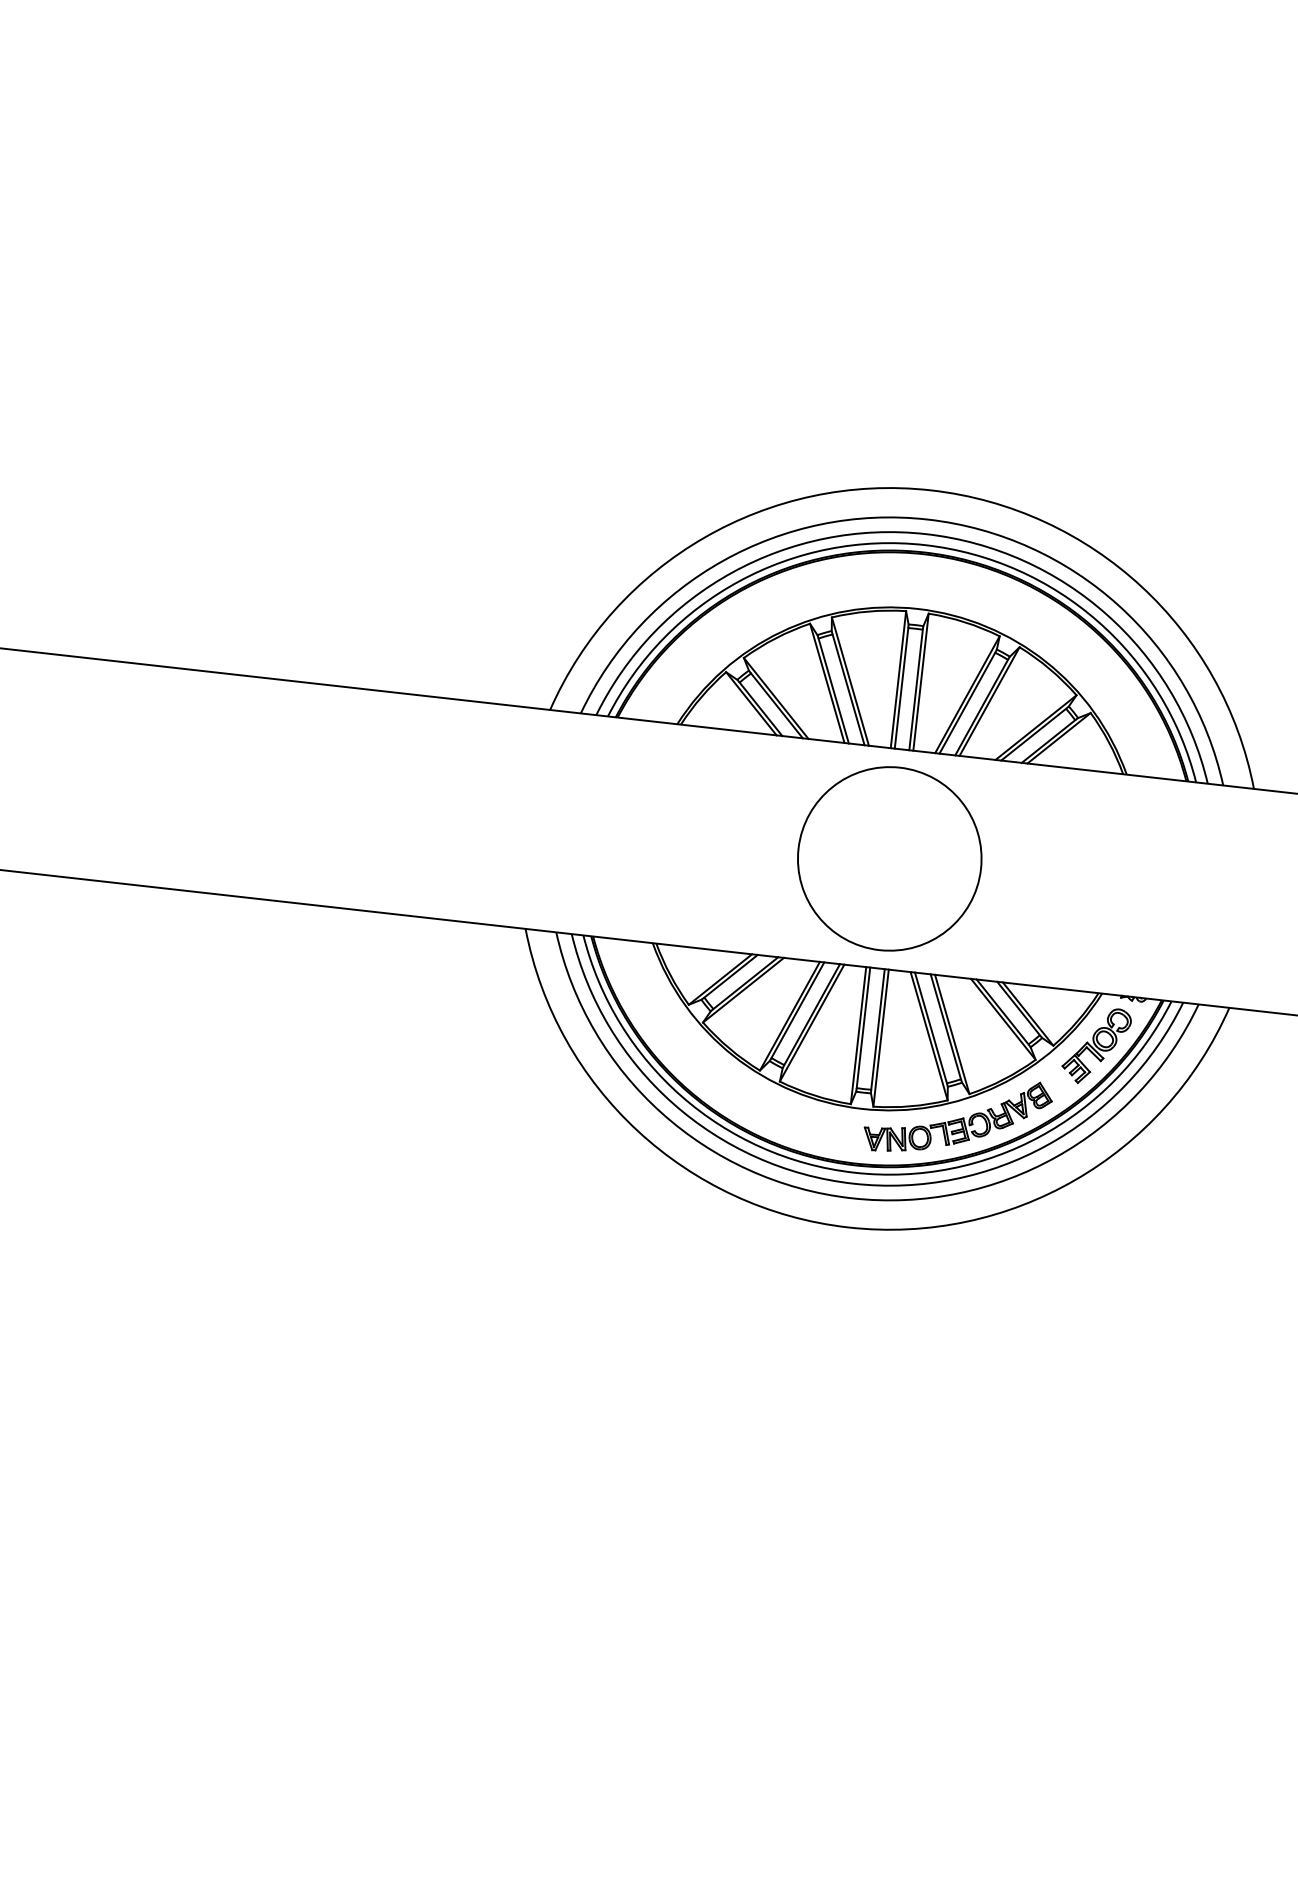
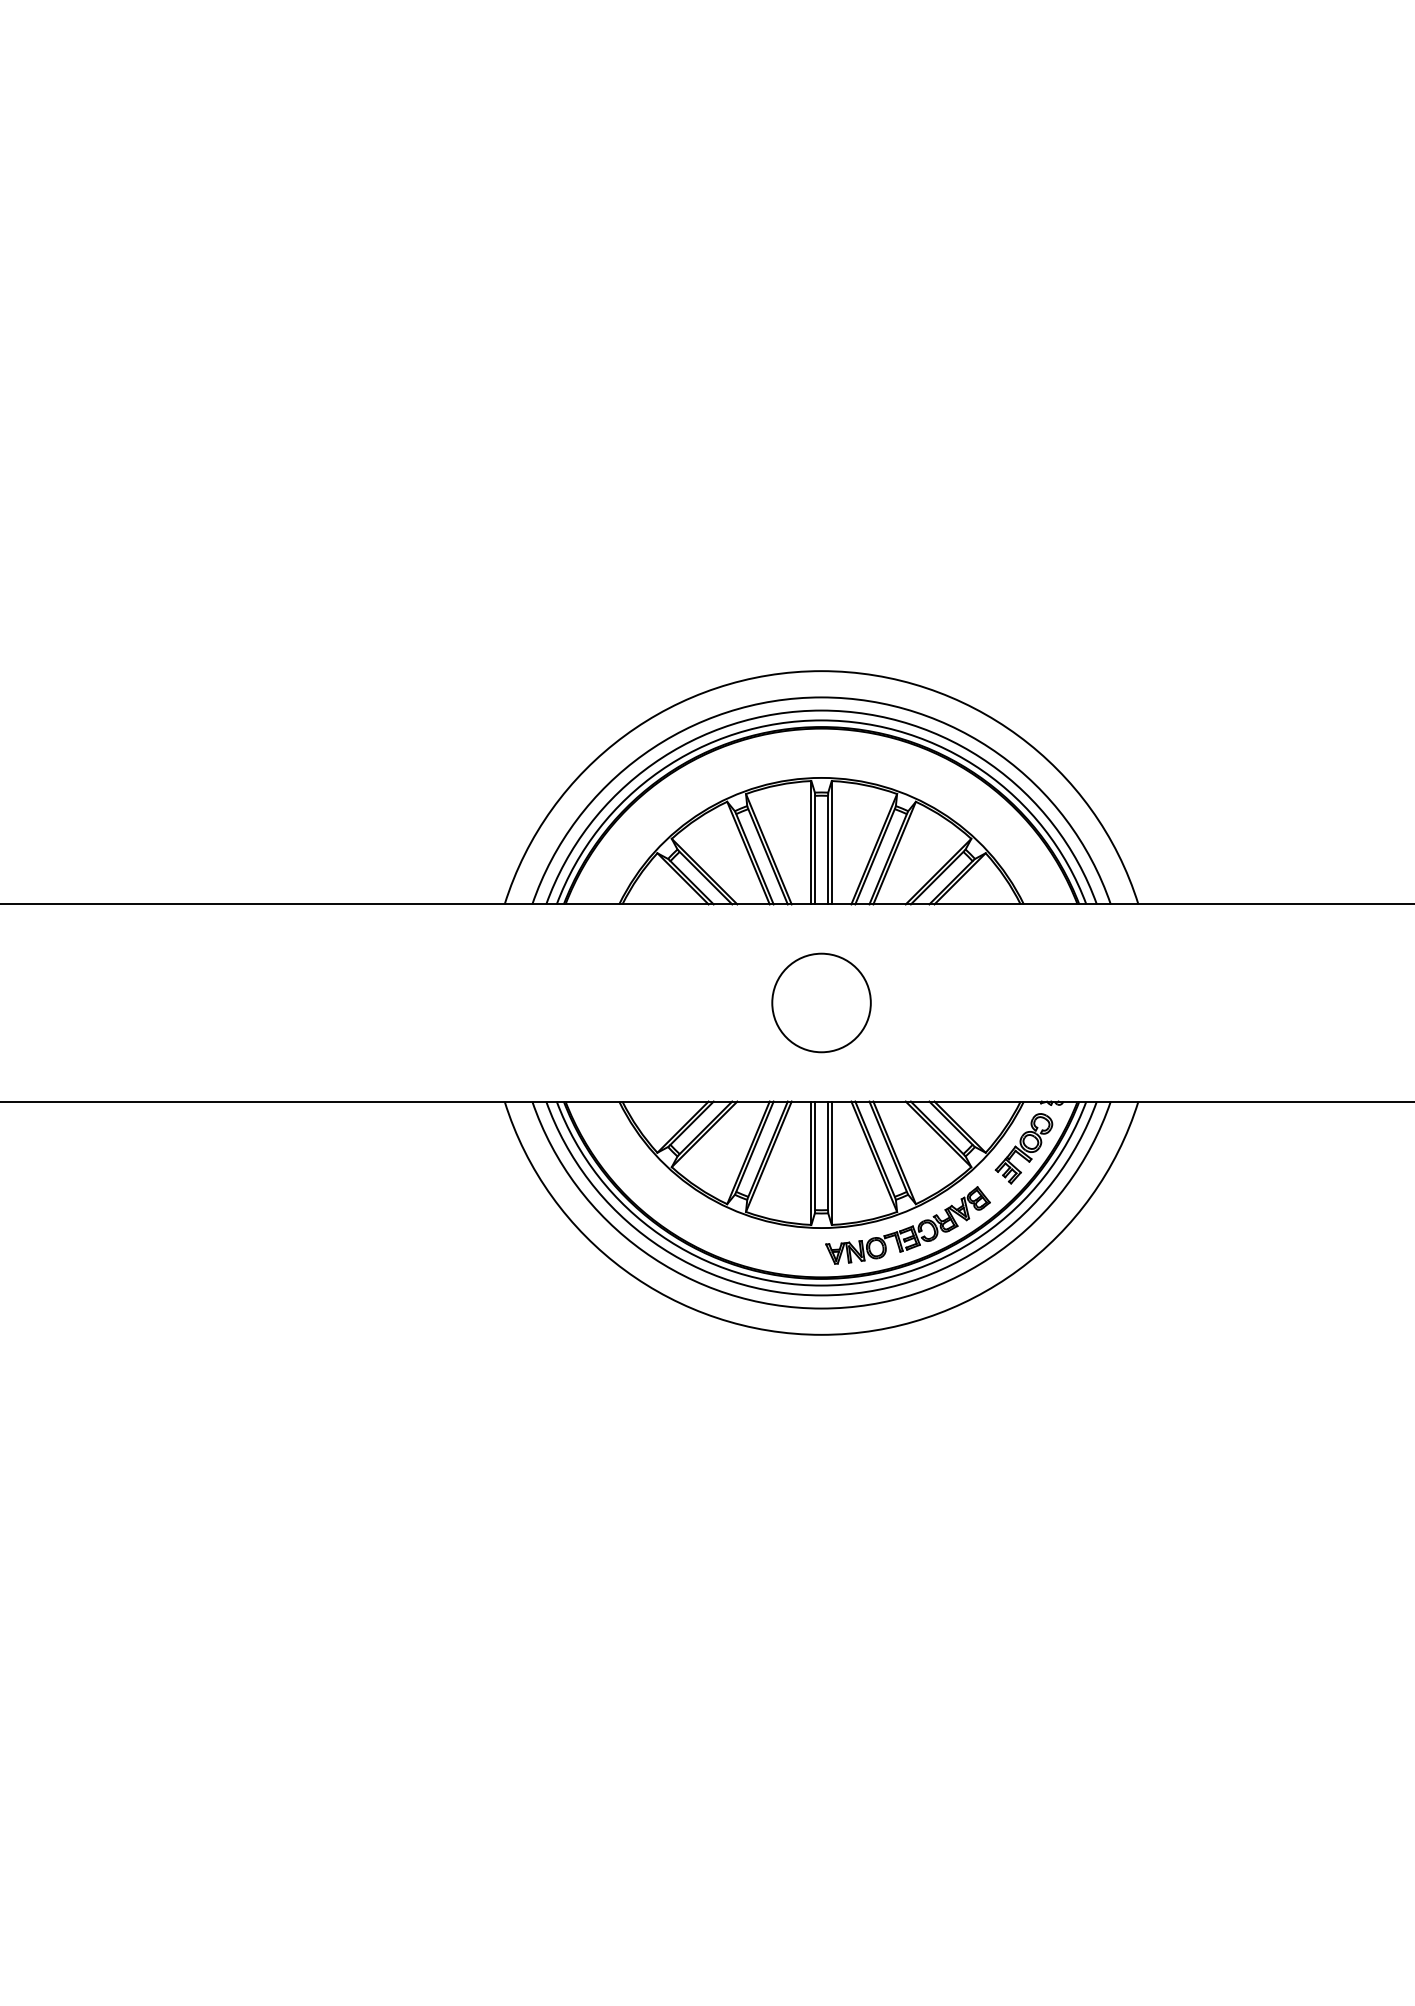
circle: (889, 858) -> (821, 1002), size x0.6

